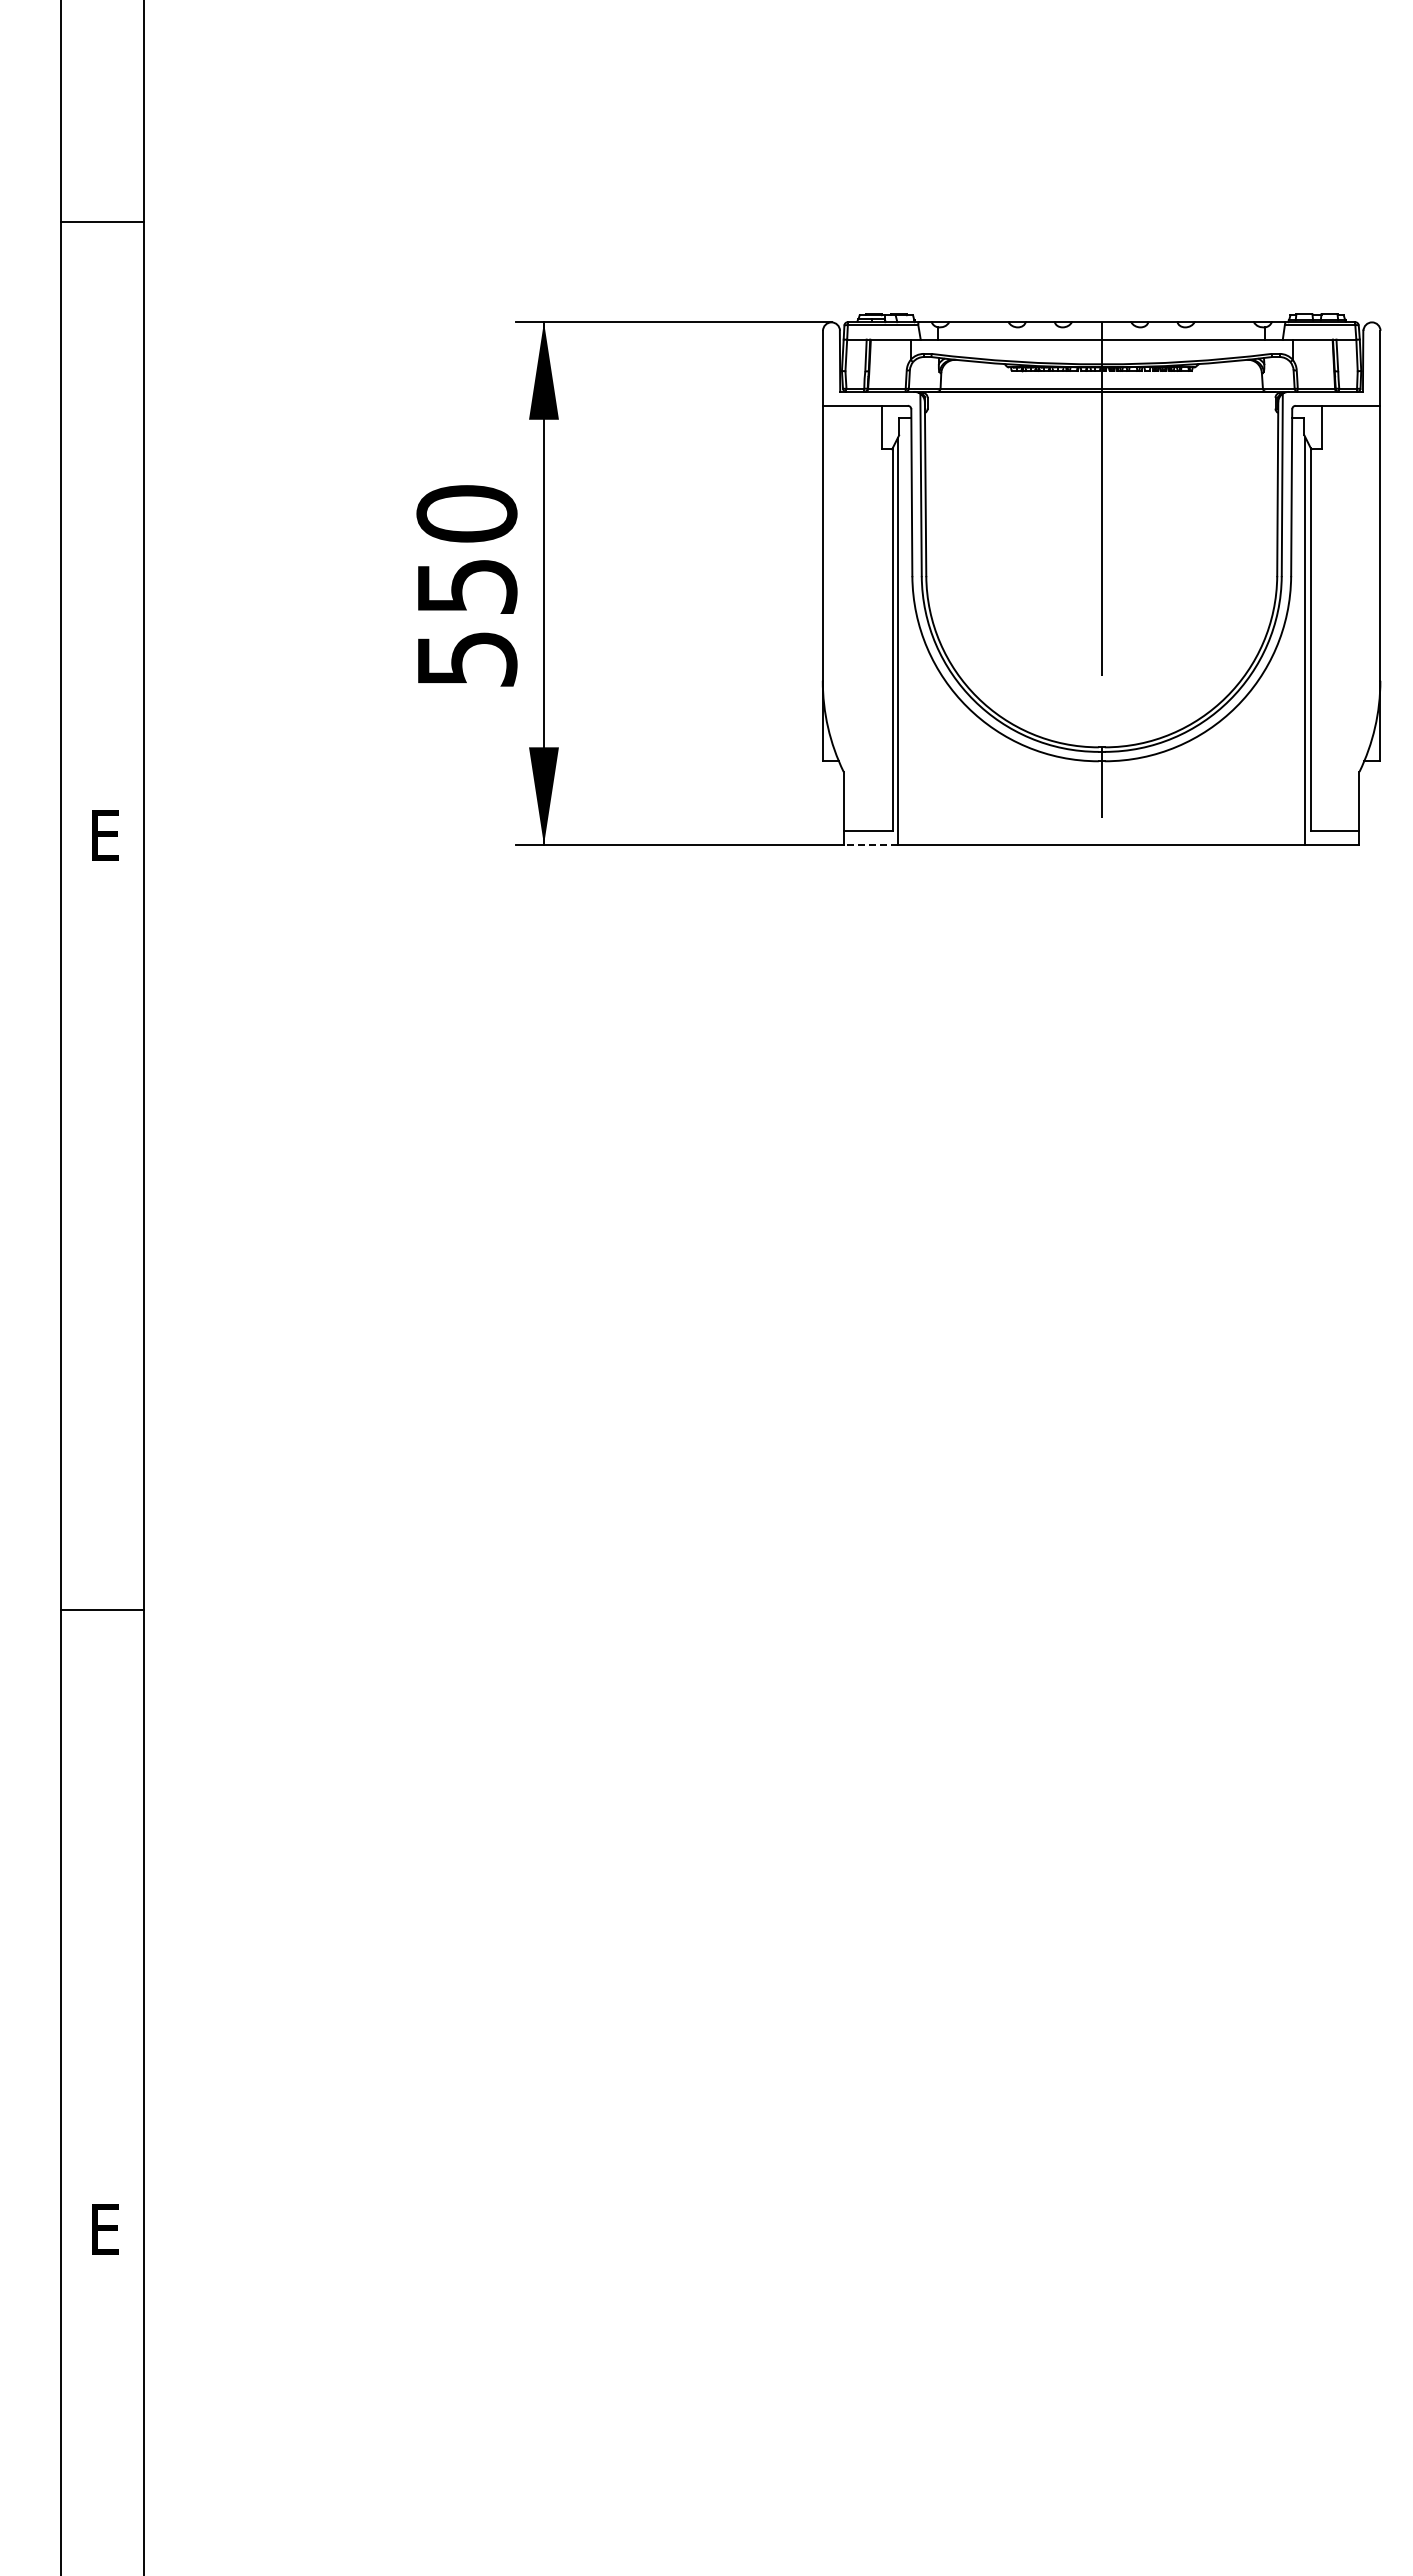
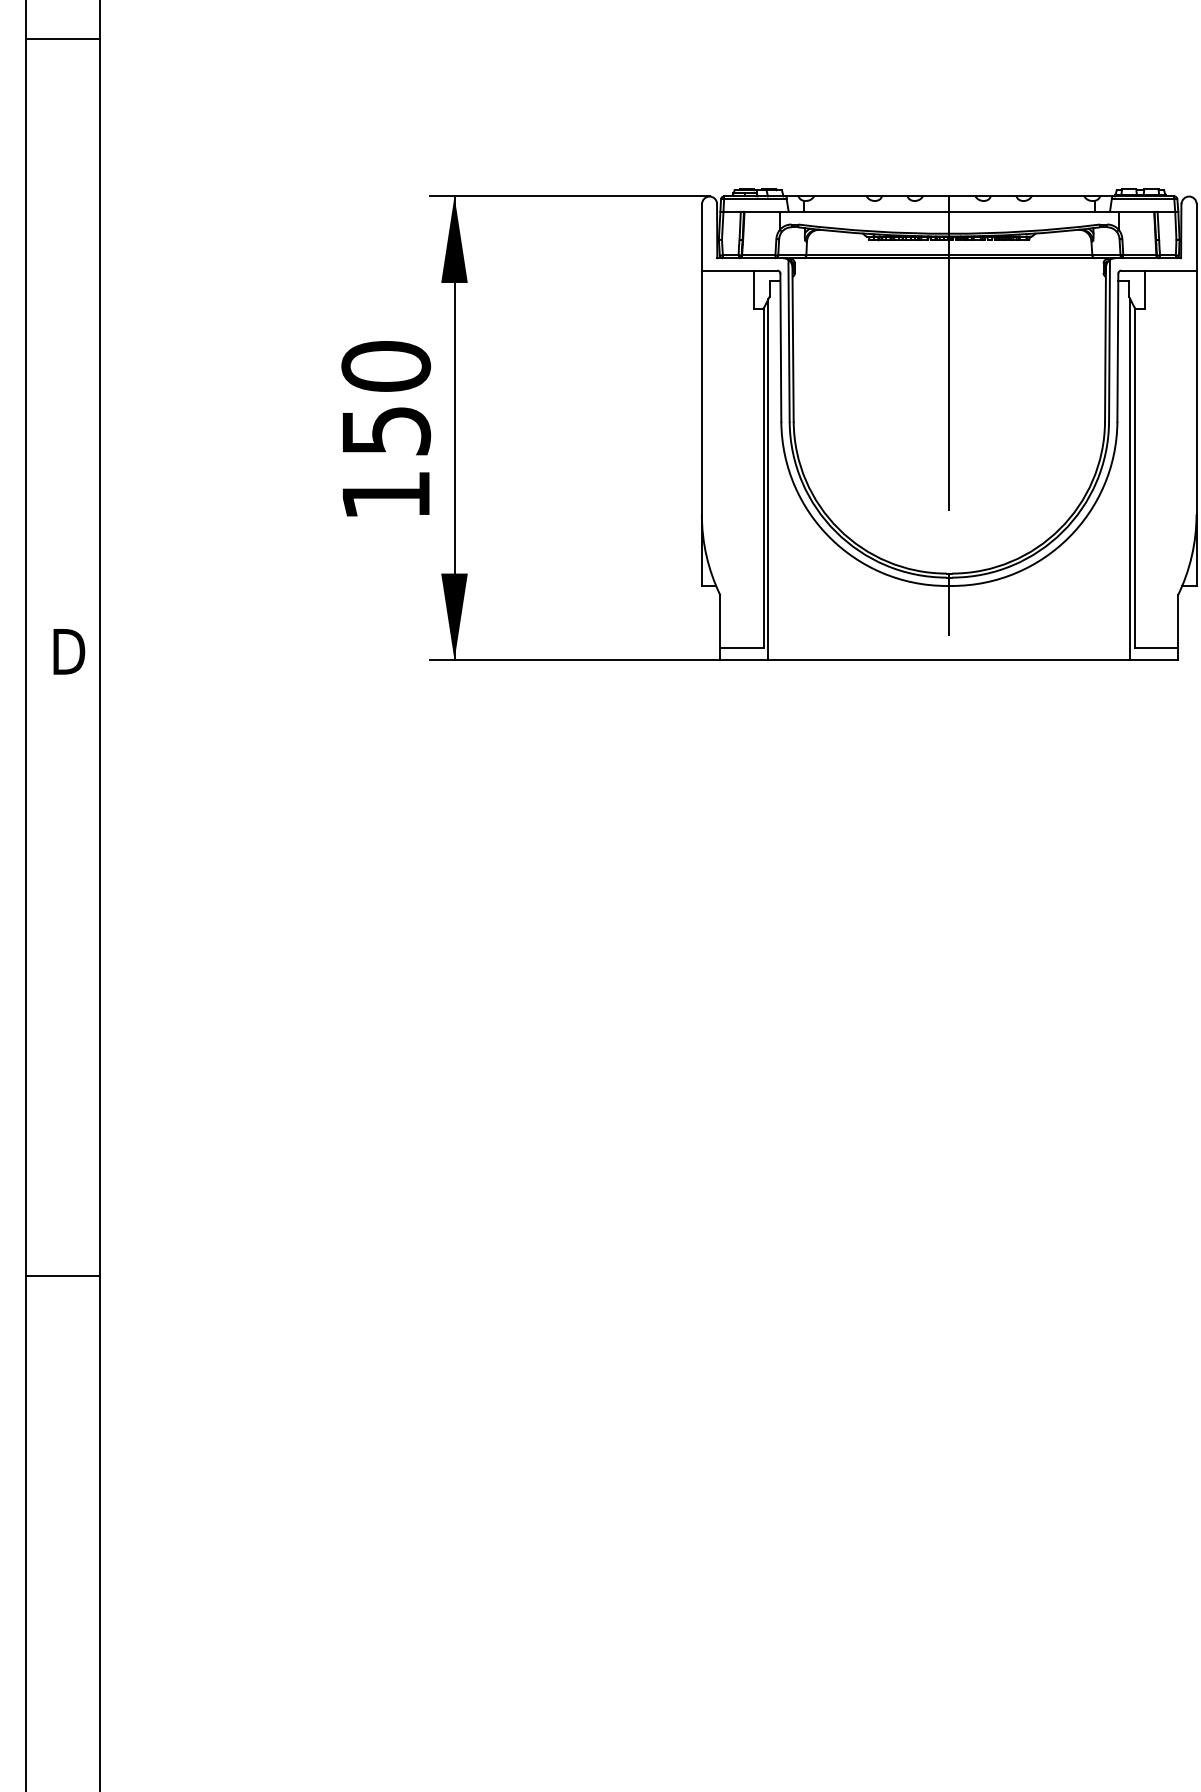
line: (102, 221) -> (62, 38), moved
text: (467, 659) -> (386, 495), 550 -> 150
text: (109, 835) -> (69, 651), E -> D
line: (870, 844) -> (744, 659), dashed -> solid
line: (102, 1609) -> (62, 1275), moved

